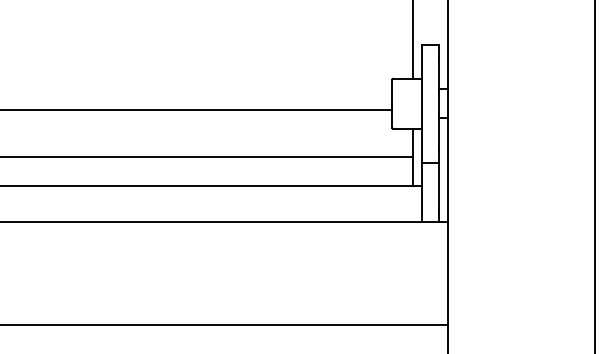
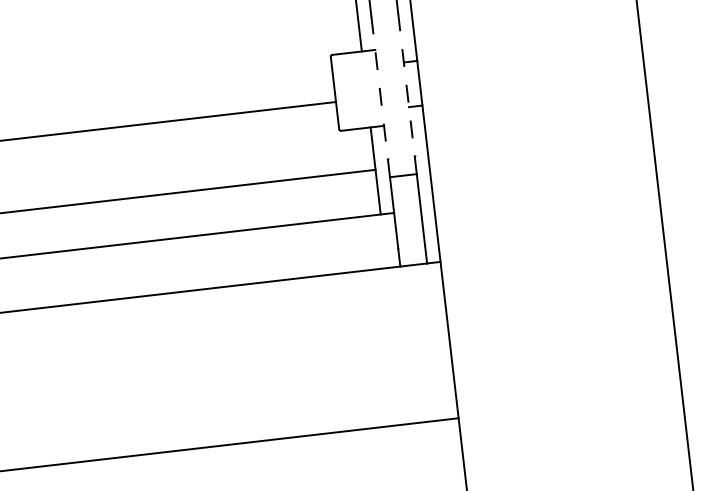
line: (421, 104) -> (379, 89), solid -> dashed
line: (439, 104) -> (406, 85), solid -> dashed

